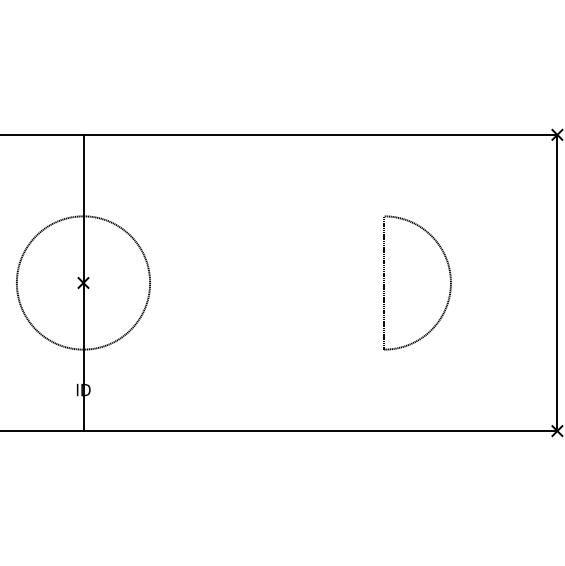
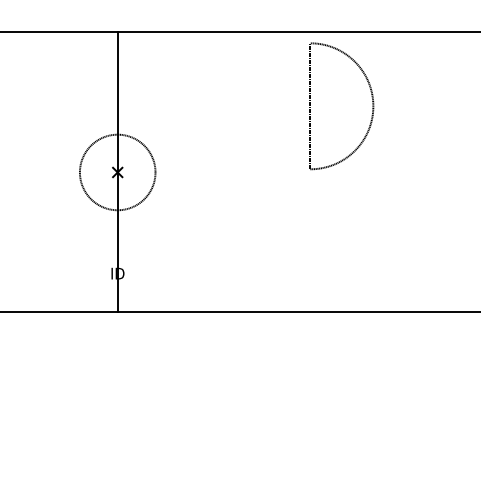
part: (449, 277) -> (371, 101), moved
circle: (83, 282) -> (117, 172), size x0.6

